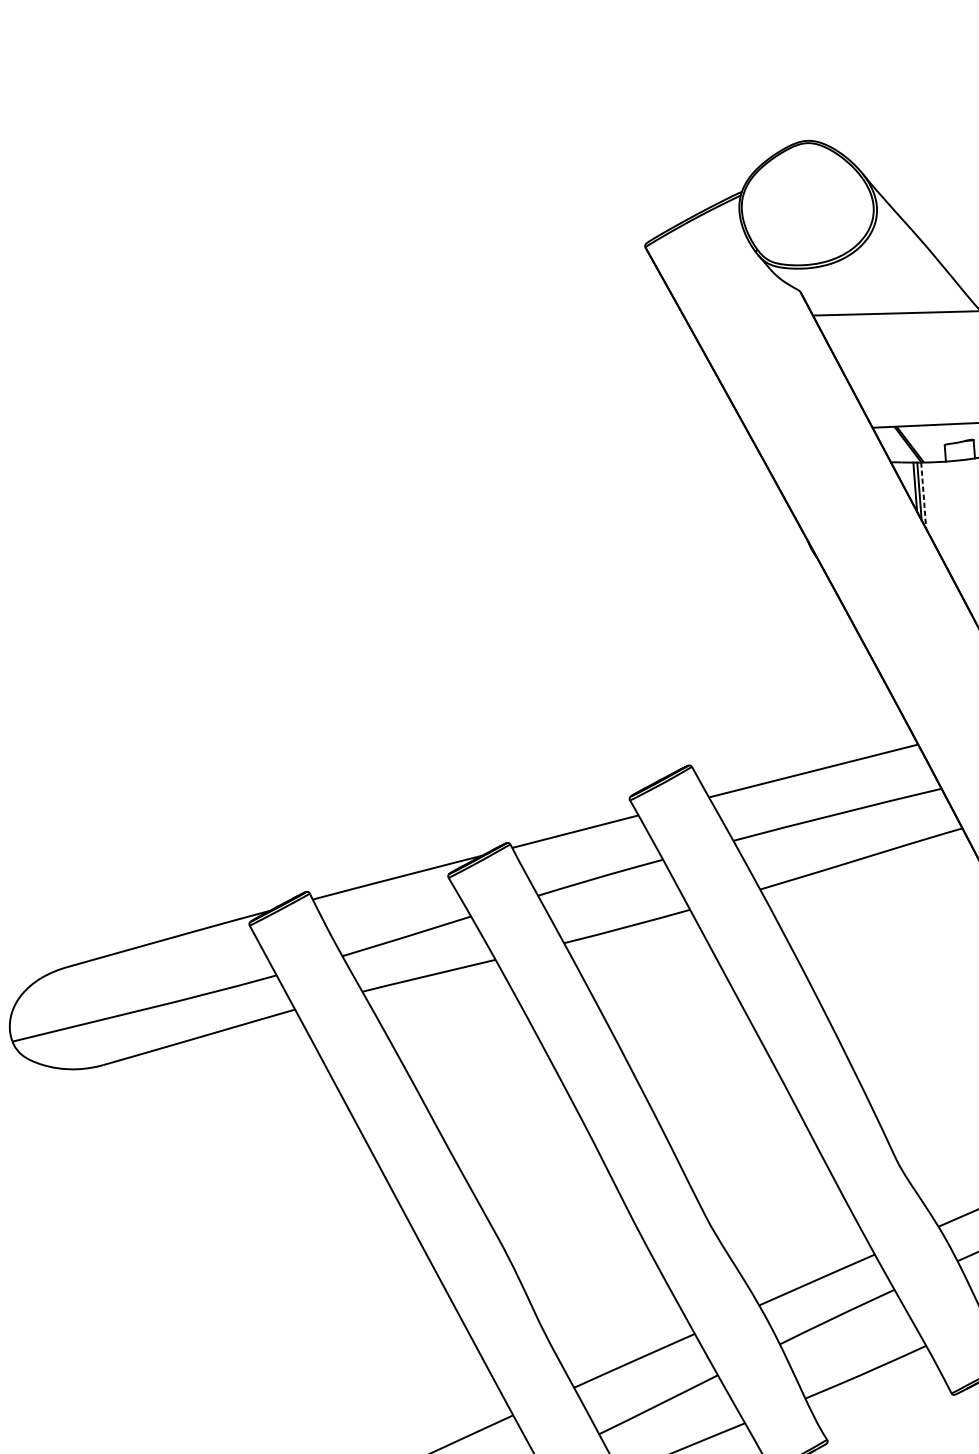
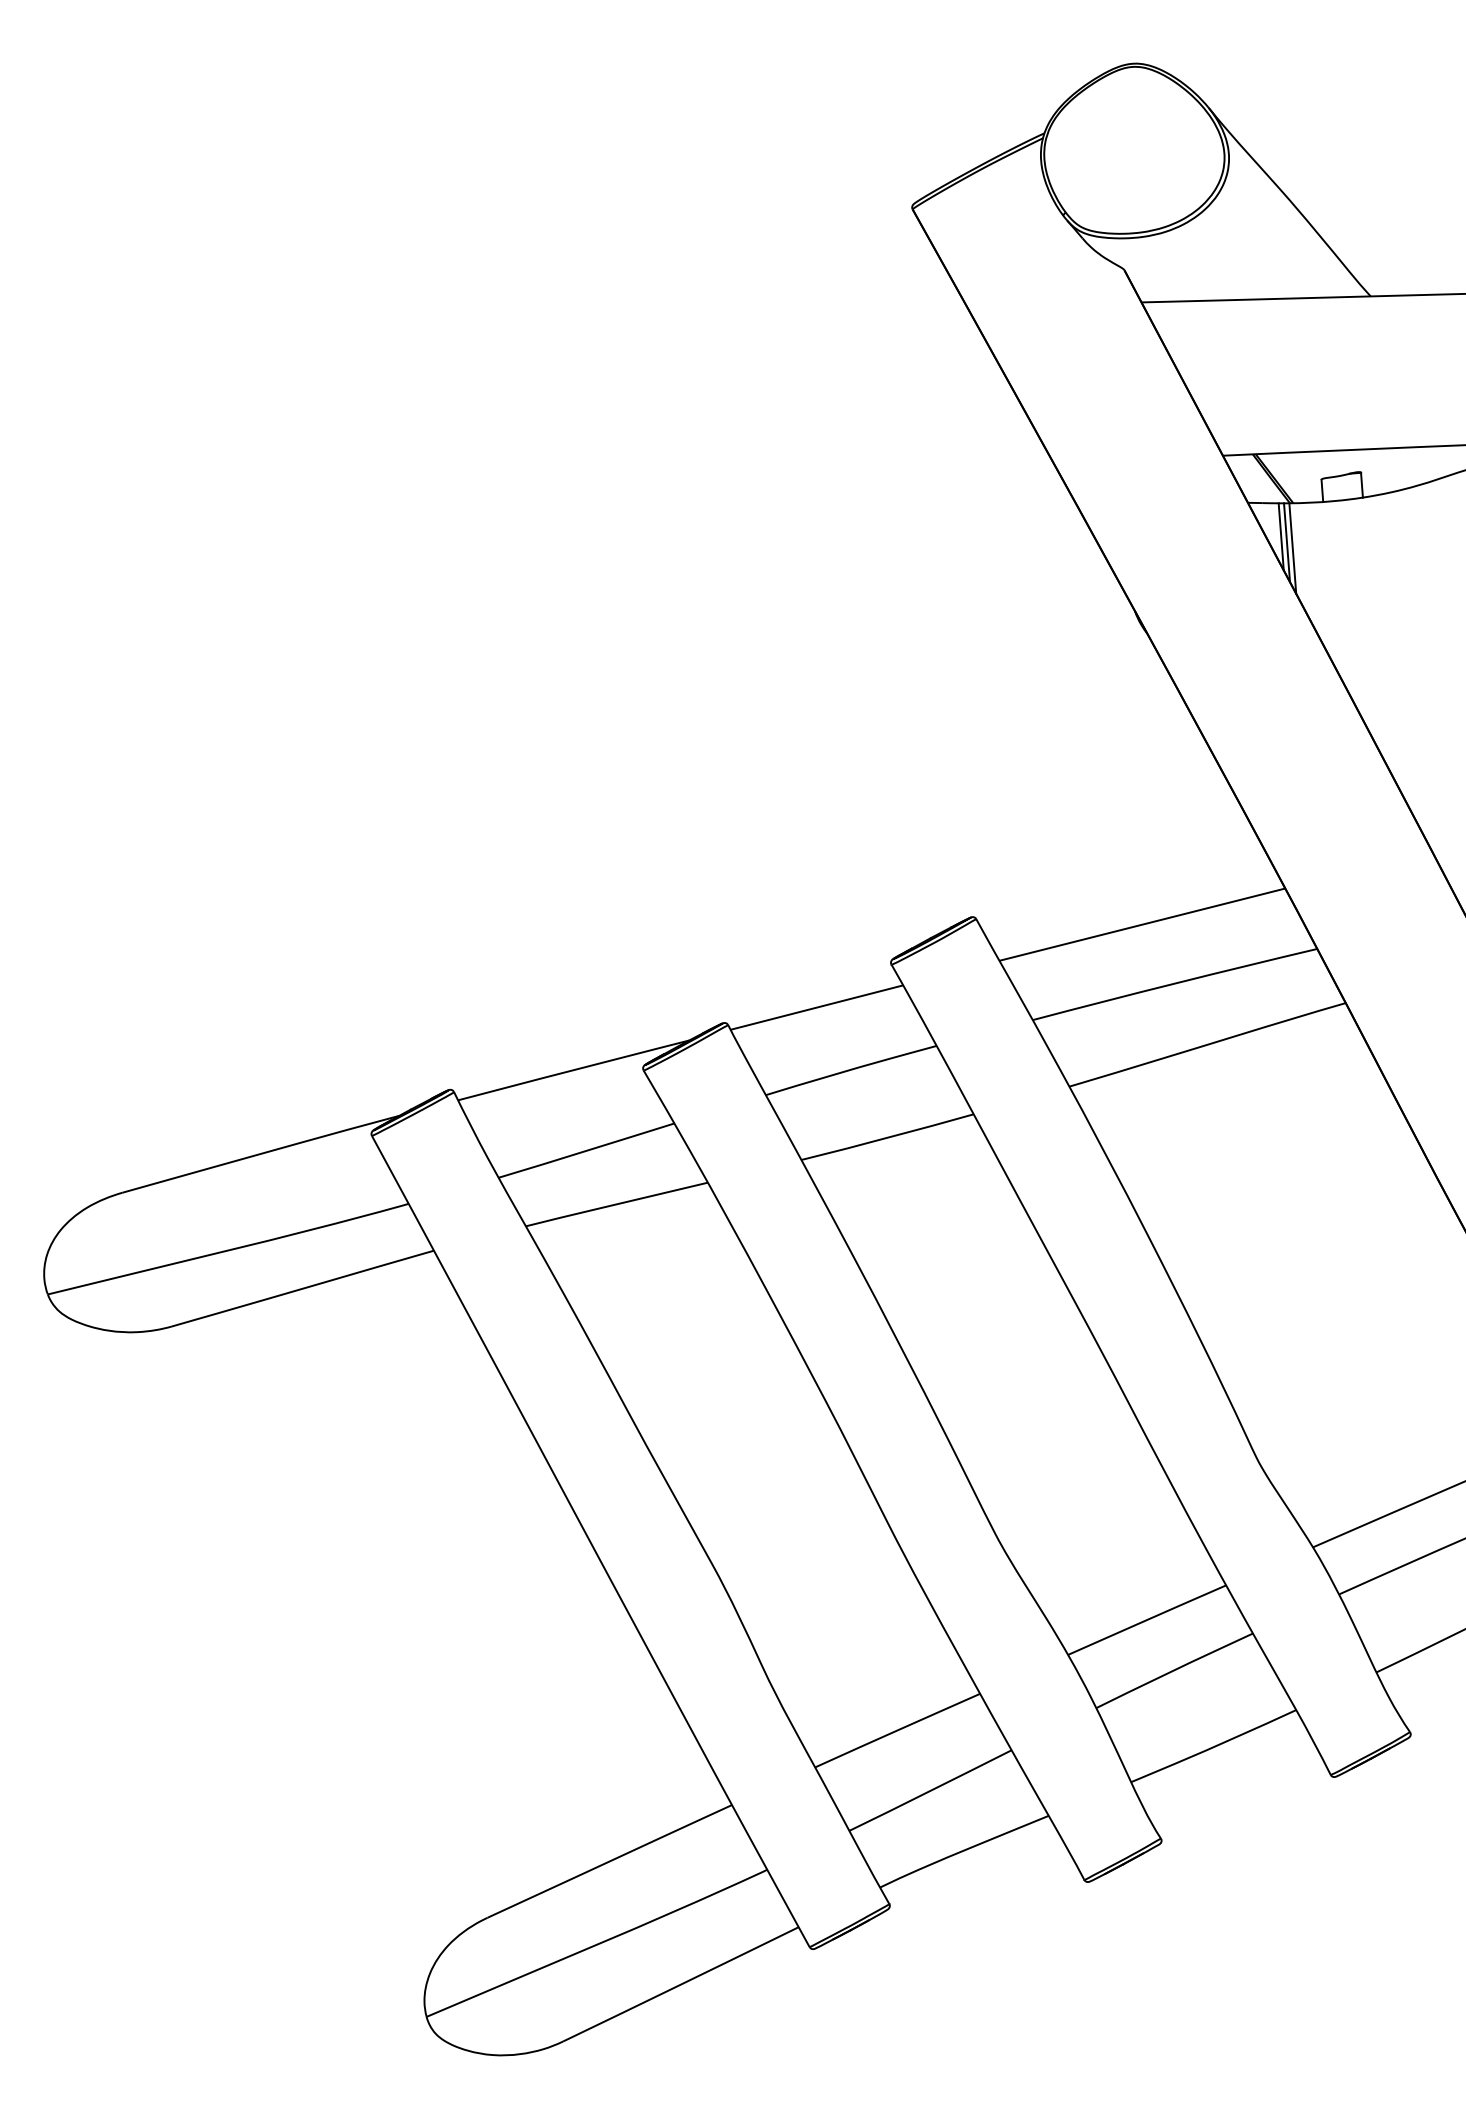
line: (923, 496) -> (1292, 549), dashed -> solid

